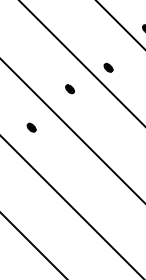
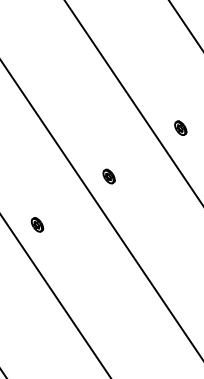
part: (69, 89) -> (108, 176), moved
part: (31, 127) -> (37, 224), moved

